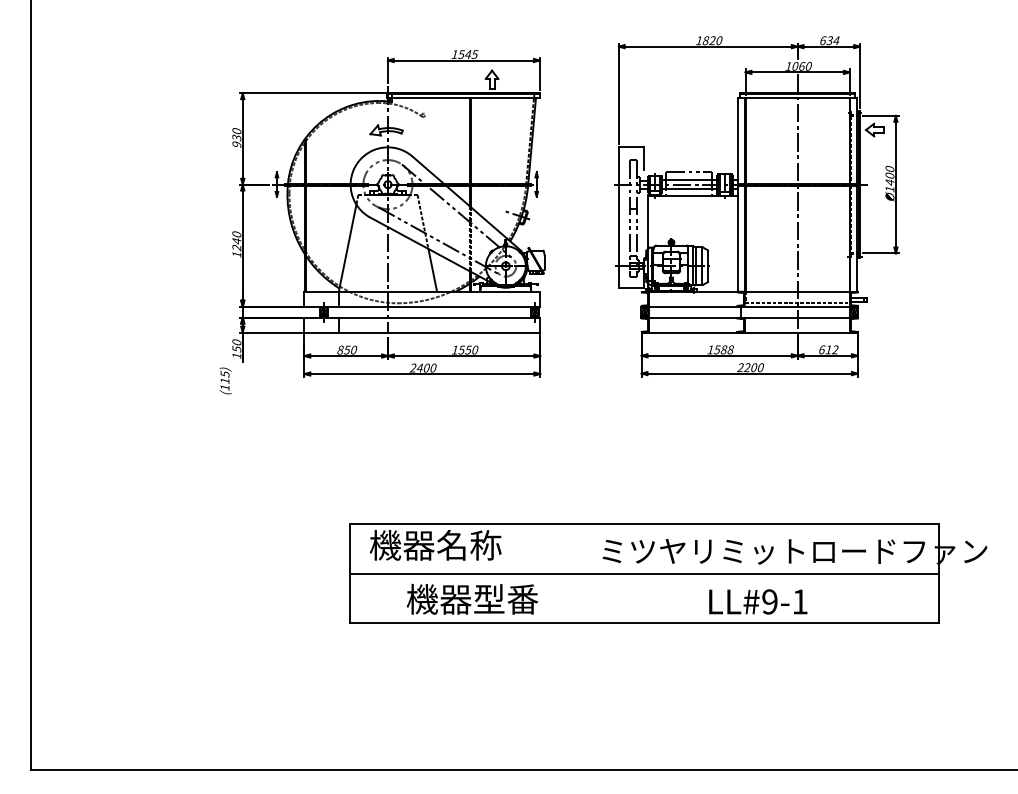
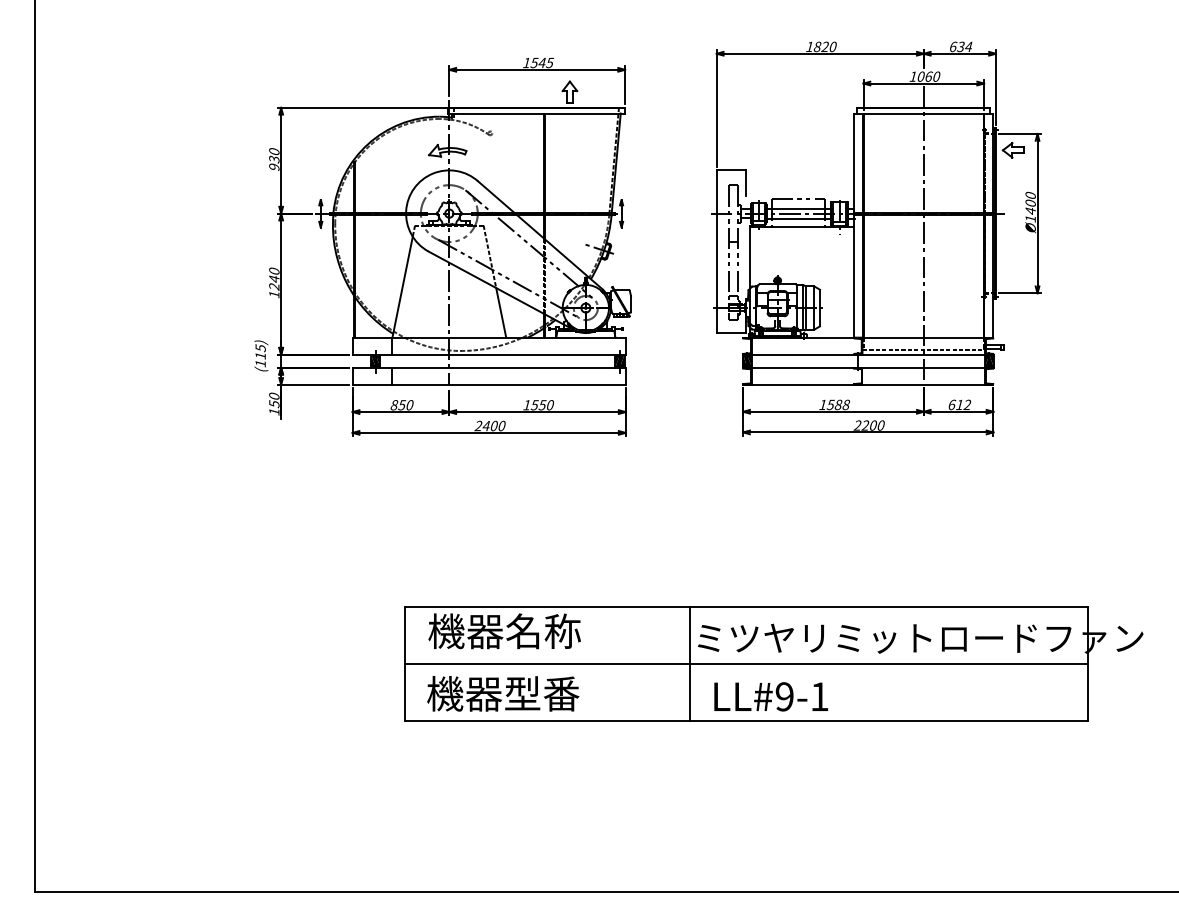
text: (225, 380) -> (261, 355), moved
line: (595, 573) -> (689, 663), added
text: (472, 599) -> (503, 693), moved
text: (758, 601) -> (771, 696), moved

